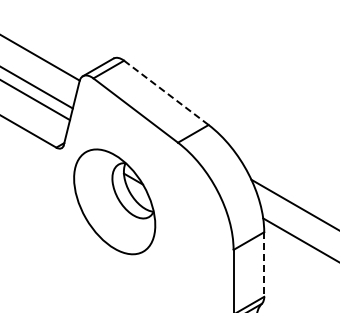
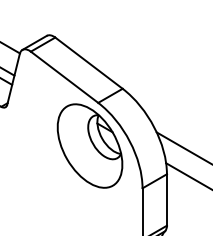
line: (166, 93) -> (89, 63), dashed -> solid
part: (114, 201) -> (89, 145), moved
line: (264, 265) -> (167, 200), dashed -> solid

